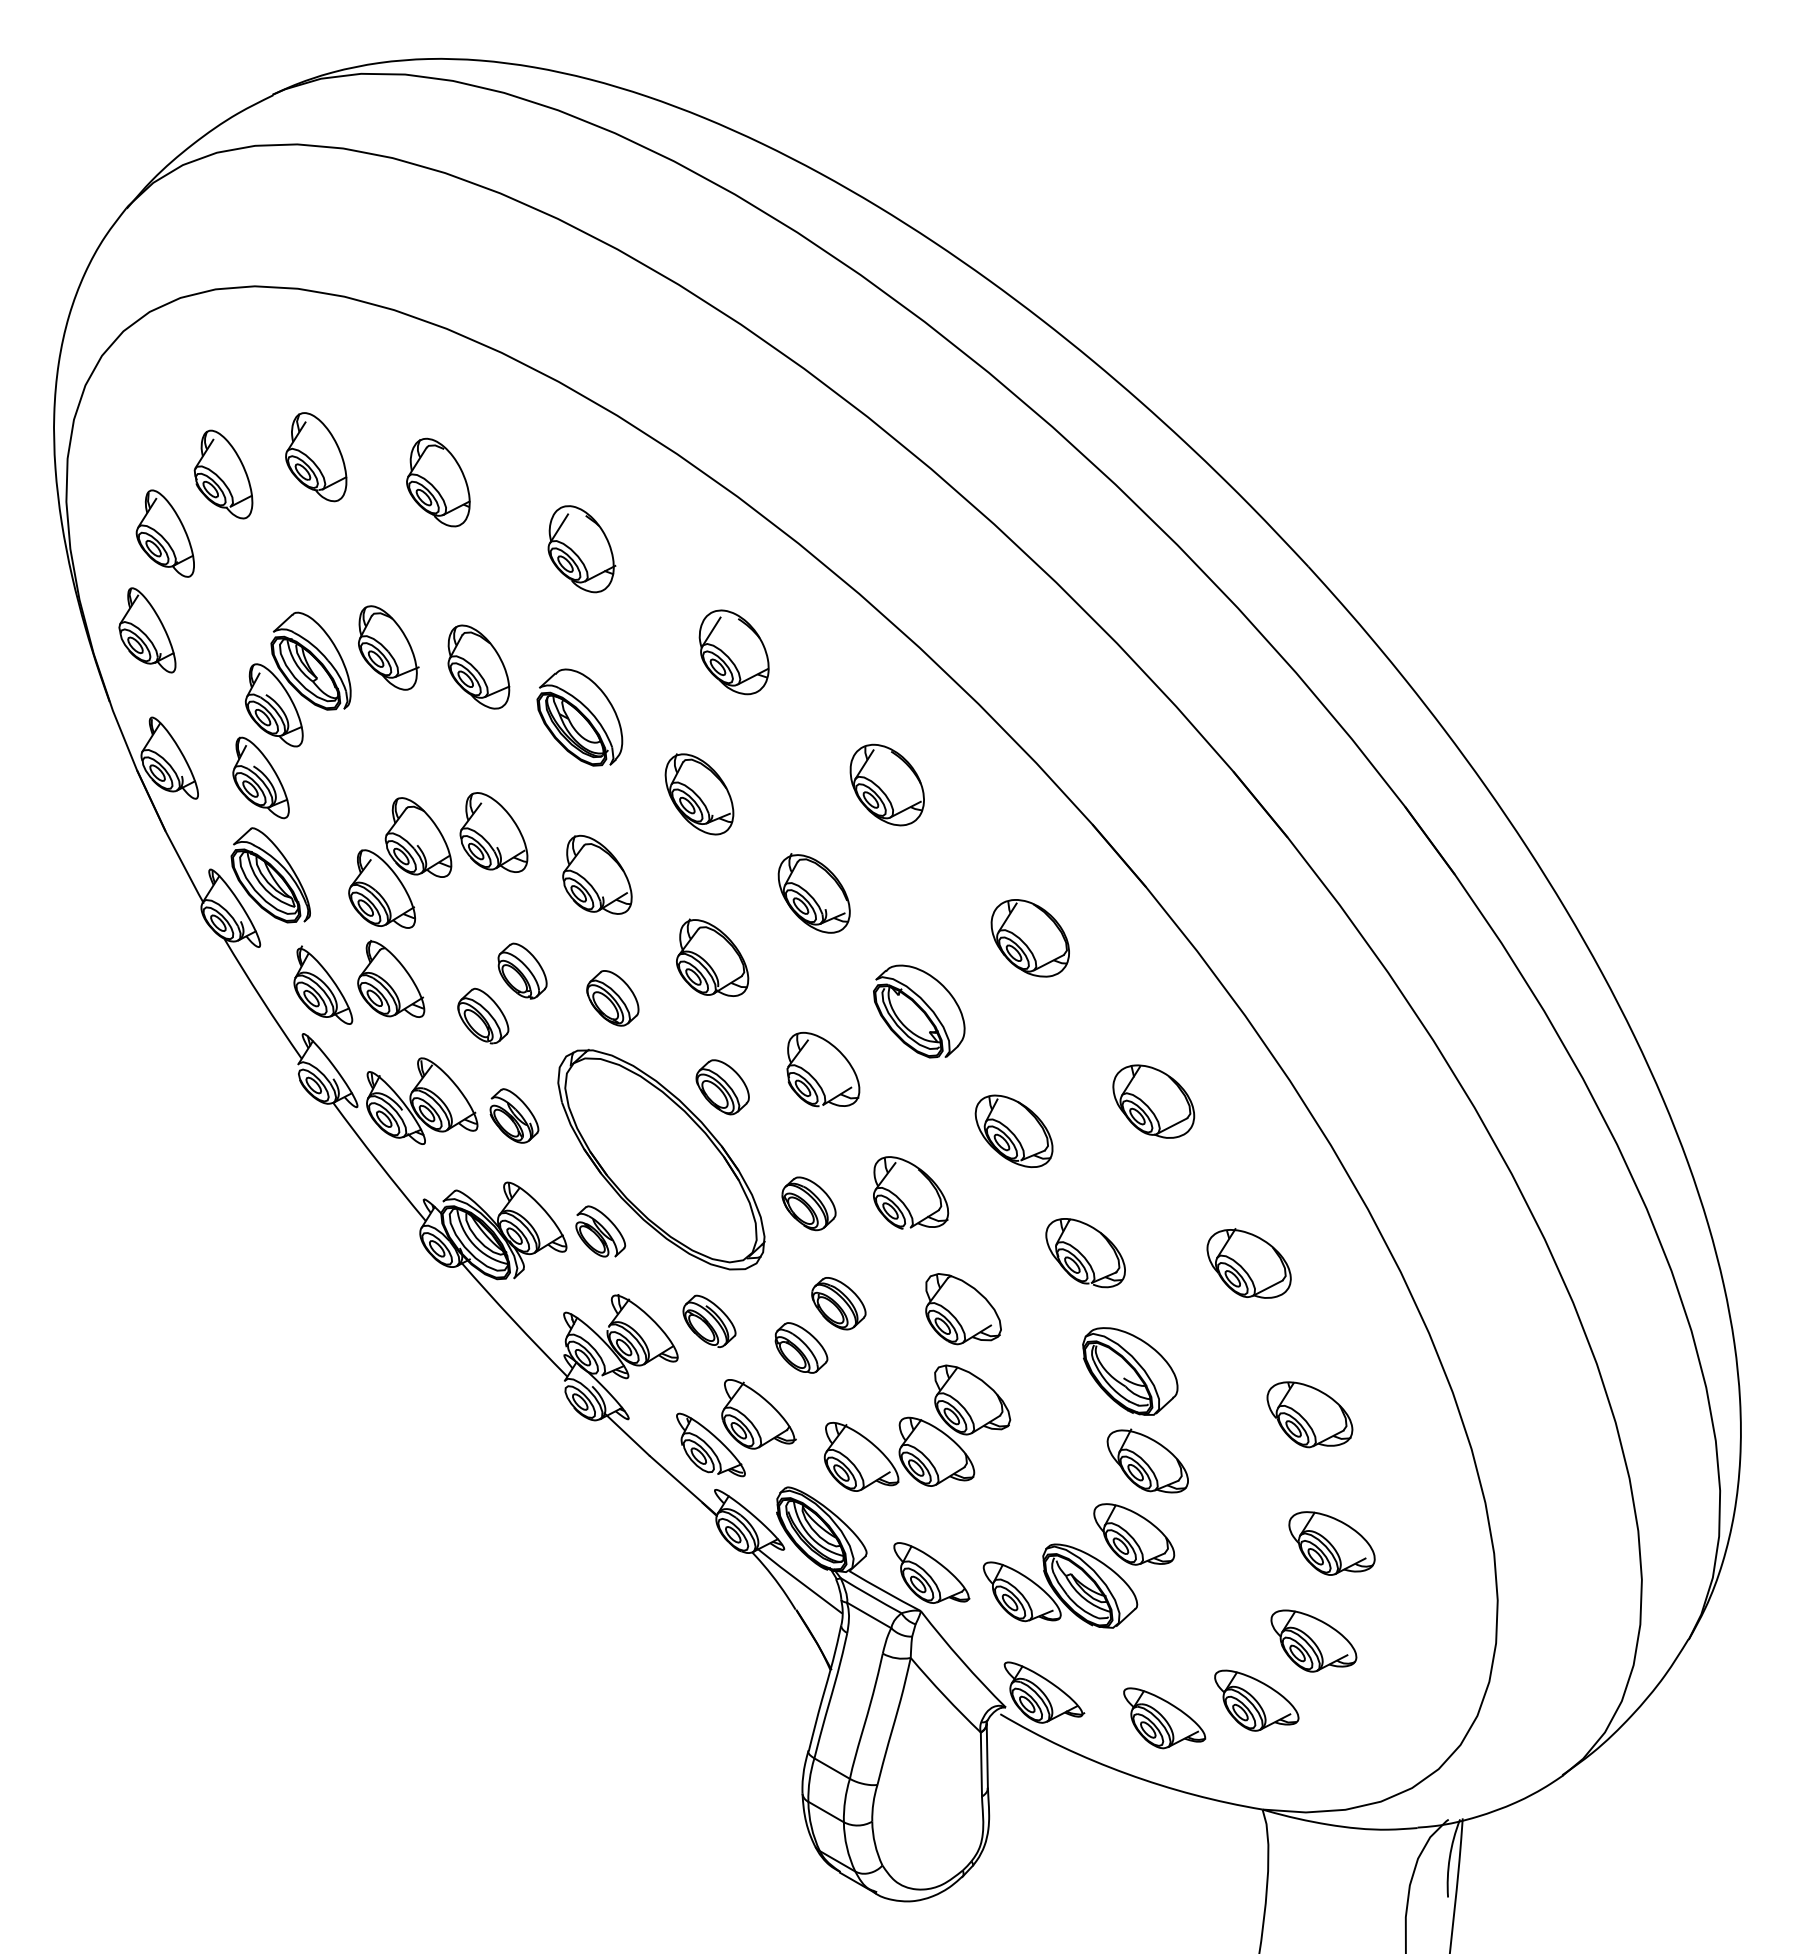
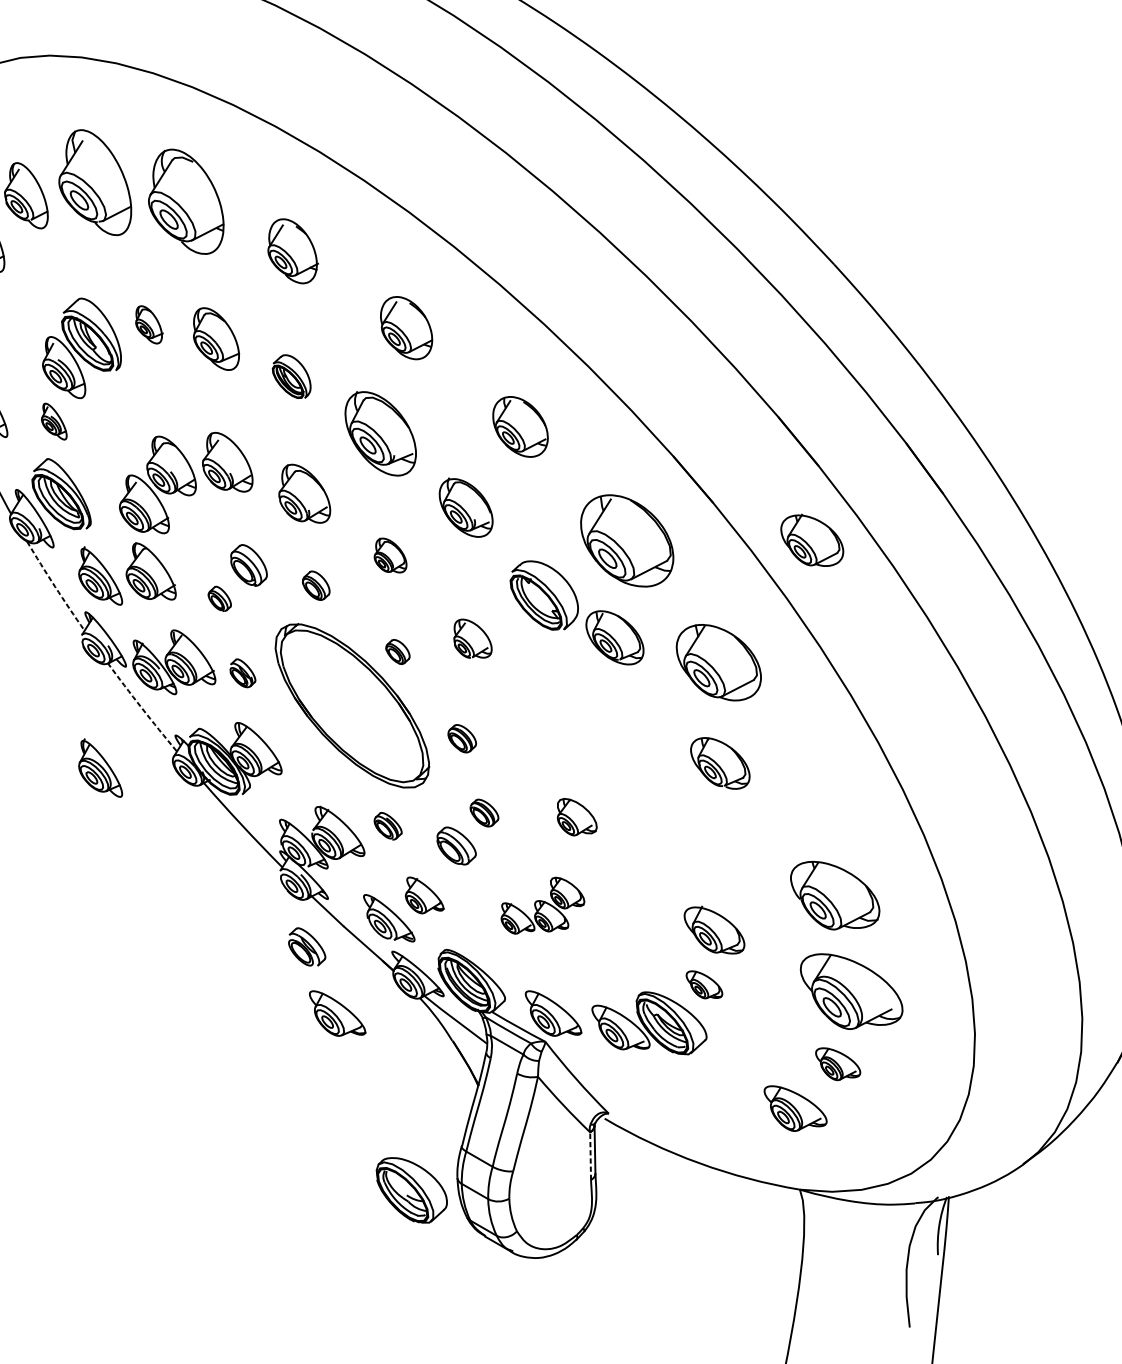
part: (316, 457) -> (95, 183), size x1.6
part: (438, 482) -> (186, 201), size x1.6
part: (388, 647) -> (149, 324), size x0.6
part: (579, 717) -> (291, 376), size x0.6
part: (260, 777) -> (53, 421), size x0.6
part: (699, 794) -> (380, 433), size x1.4
part: (1029, 938) -> (626, 541), size x1.6
part: (712, 957) -> (390, 555), size x0.6
part: (612, 998) -> (315, 585), size x0.7
arc: (262, 999) -> (55, 586), solid -> dashed
part: (483, 1015) -> (219, 598), size x0.6
part: (823, 1069) -> (473, 638), size x0.7
part: (722, 1087) -> (397, 652), size x0.6
part: (1153, 1101) -> (718, 662), size x1.4
part: (514, 1115) -> (242, 672), size x0.7
part: (1013, 1131) -> (614, 637), moved
arc: (378, 1162) -> (141, 707), solid -> dashed
part: (911, 1192) -> (538, 730), removed
part: (808, 1203) -> (461, 738), size x0.7
part: (600, 1231) -> (307, 946), moved
part: (323, 1242) -> (100, 767), added
part: (1085, 1253) -> (720, 763), moved
part: (1248, 1263) -> (811, 540), moved
part: (838, 1303) -> (484, 812), size x0.7
part: (963, 1309) -> (577, 817), size x0.7
part: (709, 1321) -> (388, 826), size x0.7
part: (1130, 1371) -> (411, 1190), moved
part: (758, 1414) -> (424, 895), size x0.7
part: (1309, 1414) -> (834, 895), size x1.4
part: (917, 1427) -> (543, 905), size x0.6
part: (1134, 1534) -> (704, 984), size x0.6
part: (1331, 1543) -> (851, 991), size x1.6
part: (641, 1572) -> (337, 1013), added
part: (1313, 1640) -> (837, 1063), size x0.7
part: (1044, 1692) -> (637, 1102), removed
part: (1164, 1718) -> (726, 1121), removed
line: (981, 1764) -> (590, 1156), solid -> dashed

